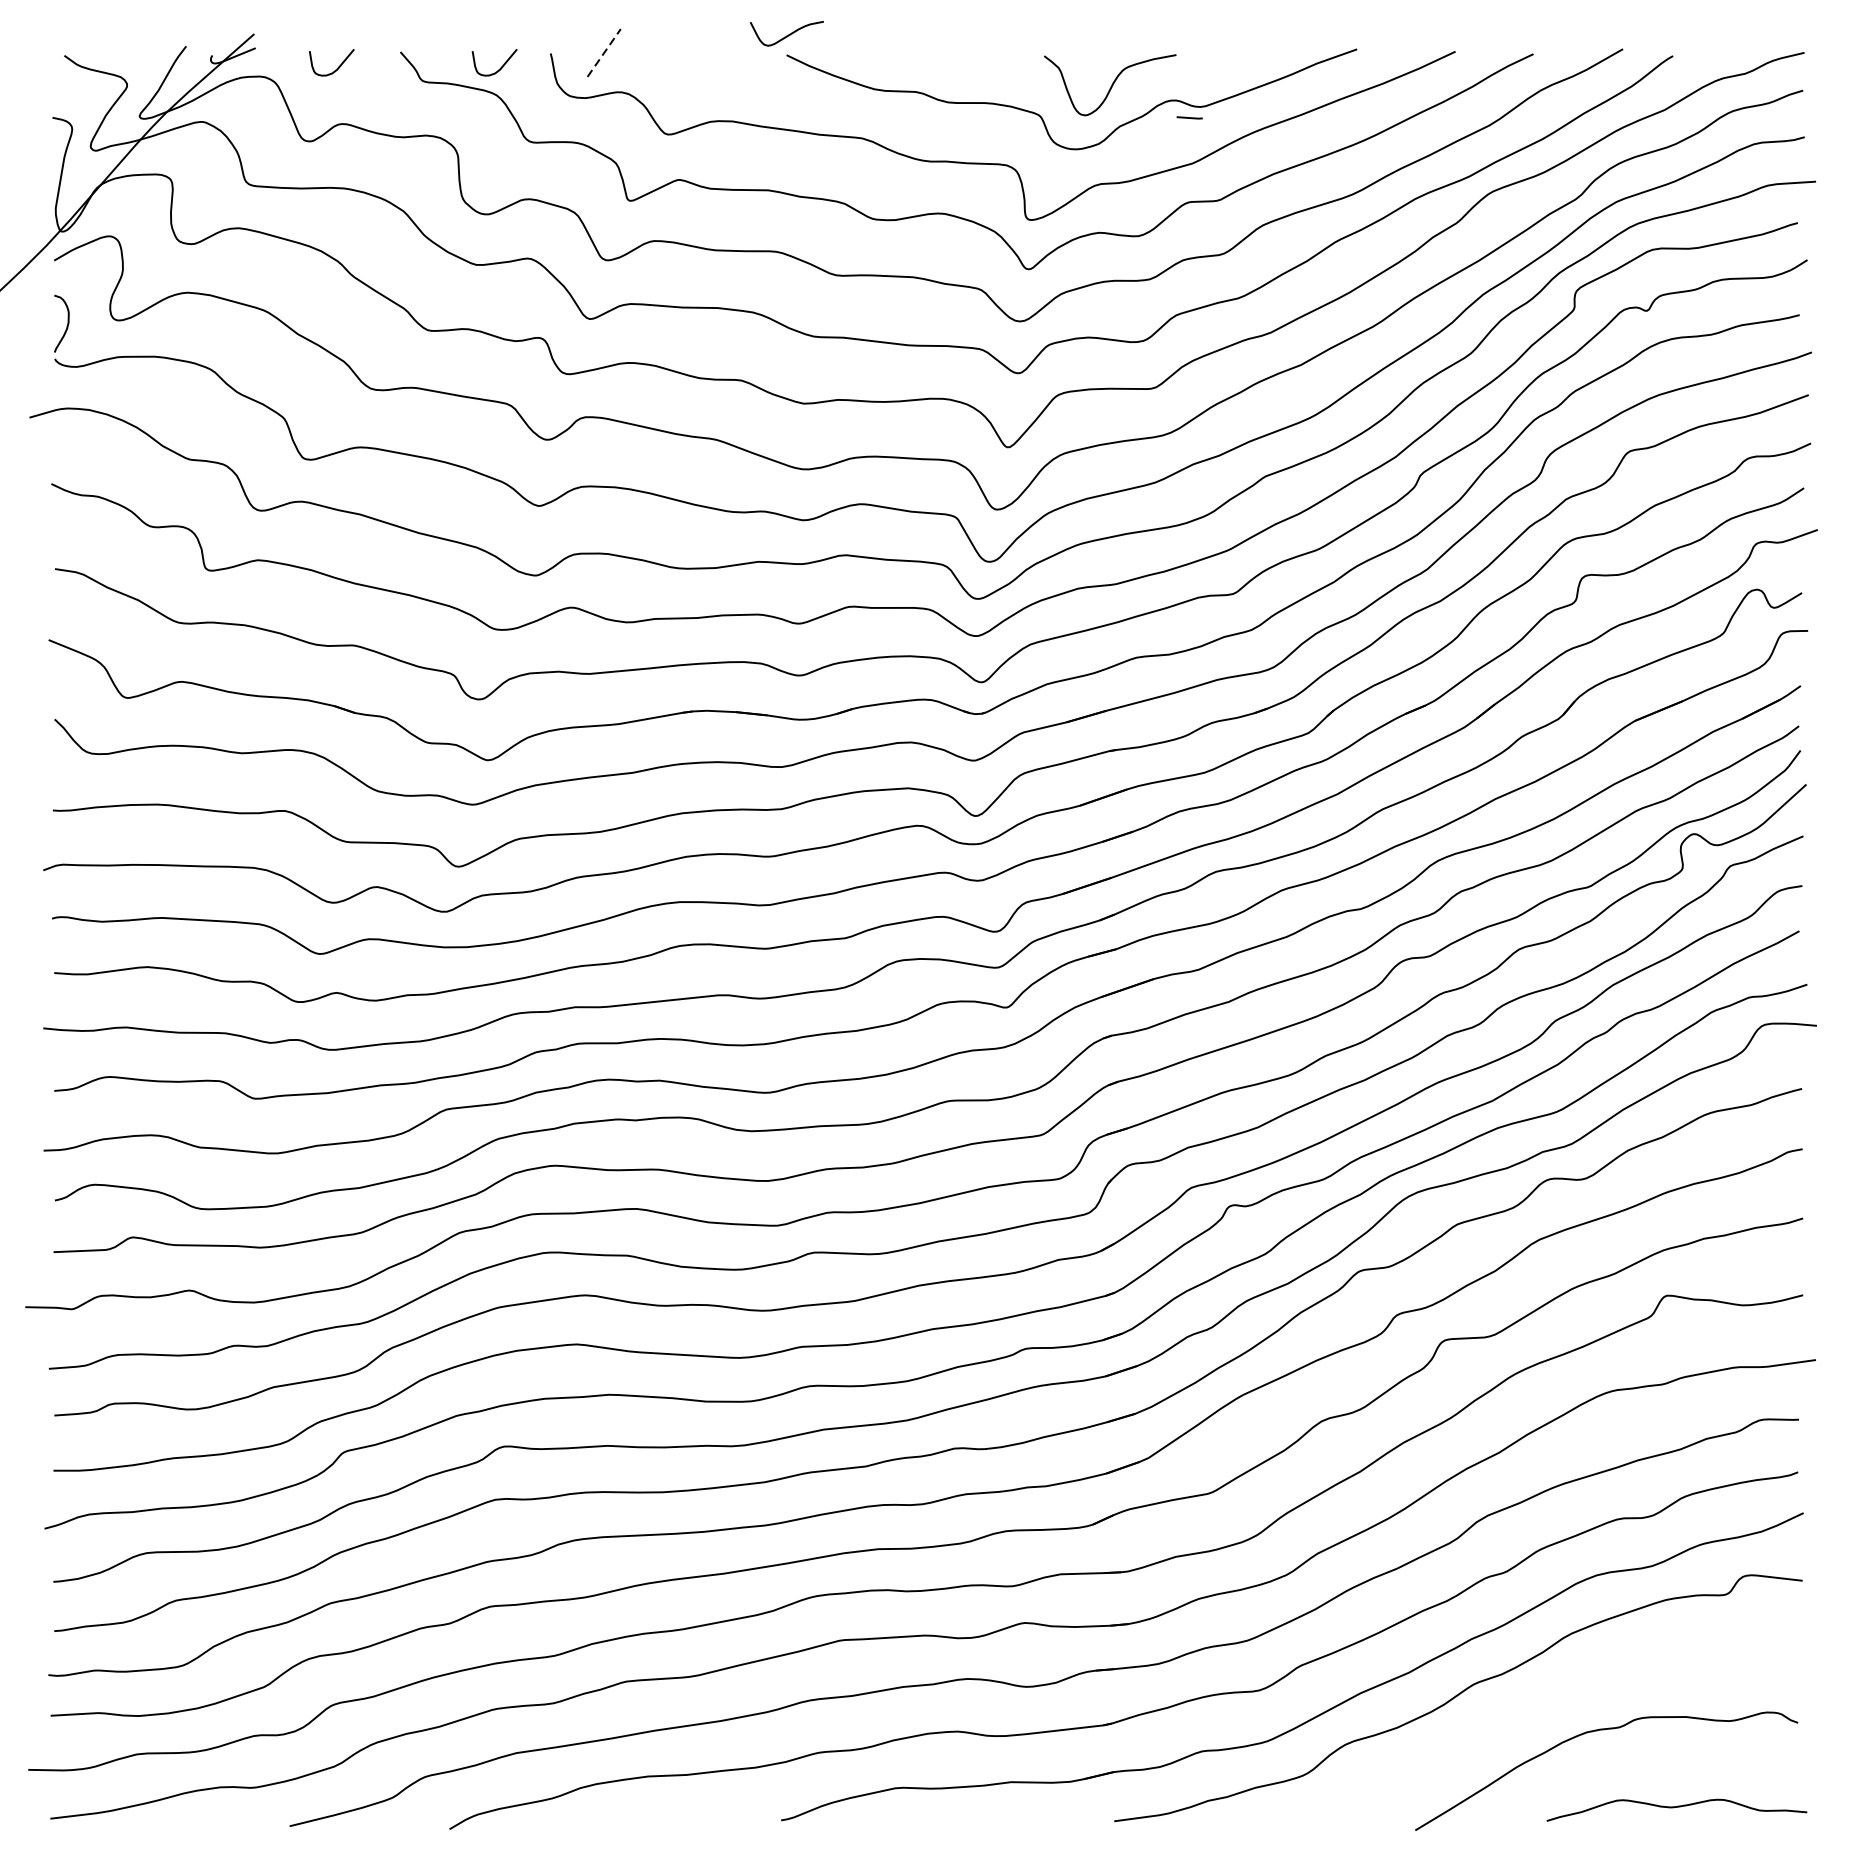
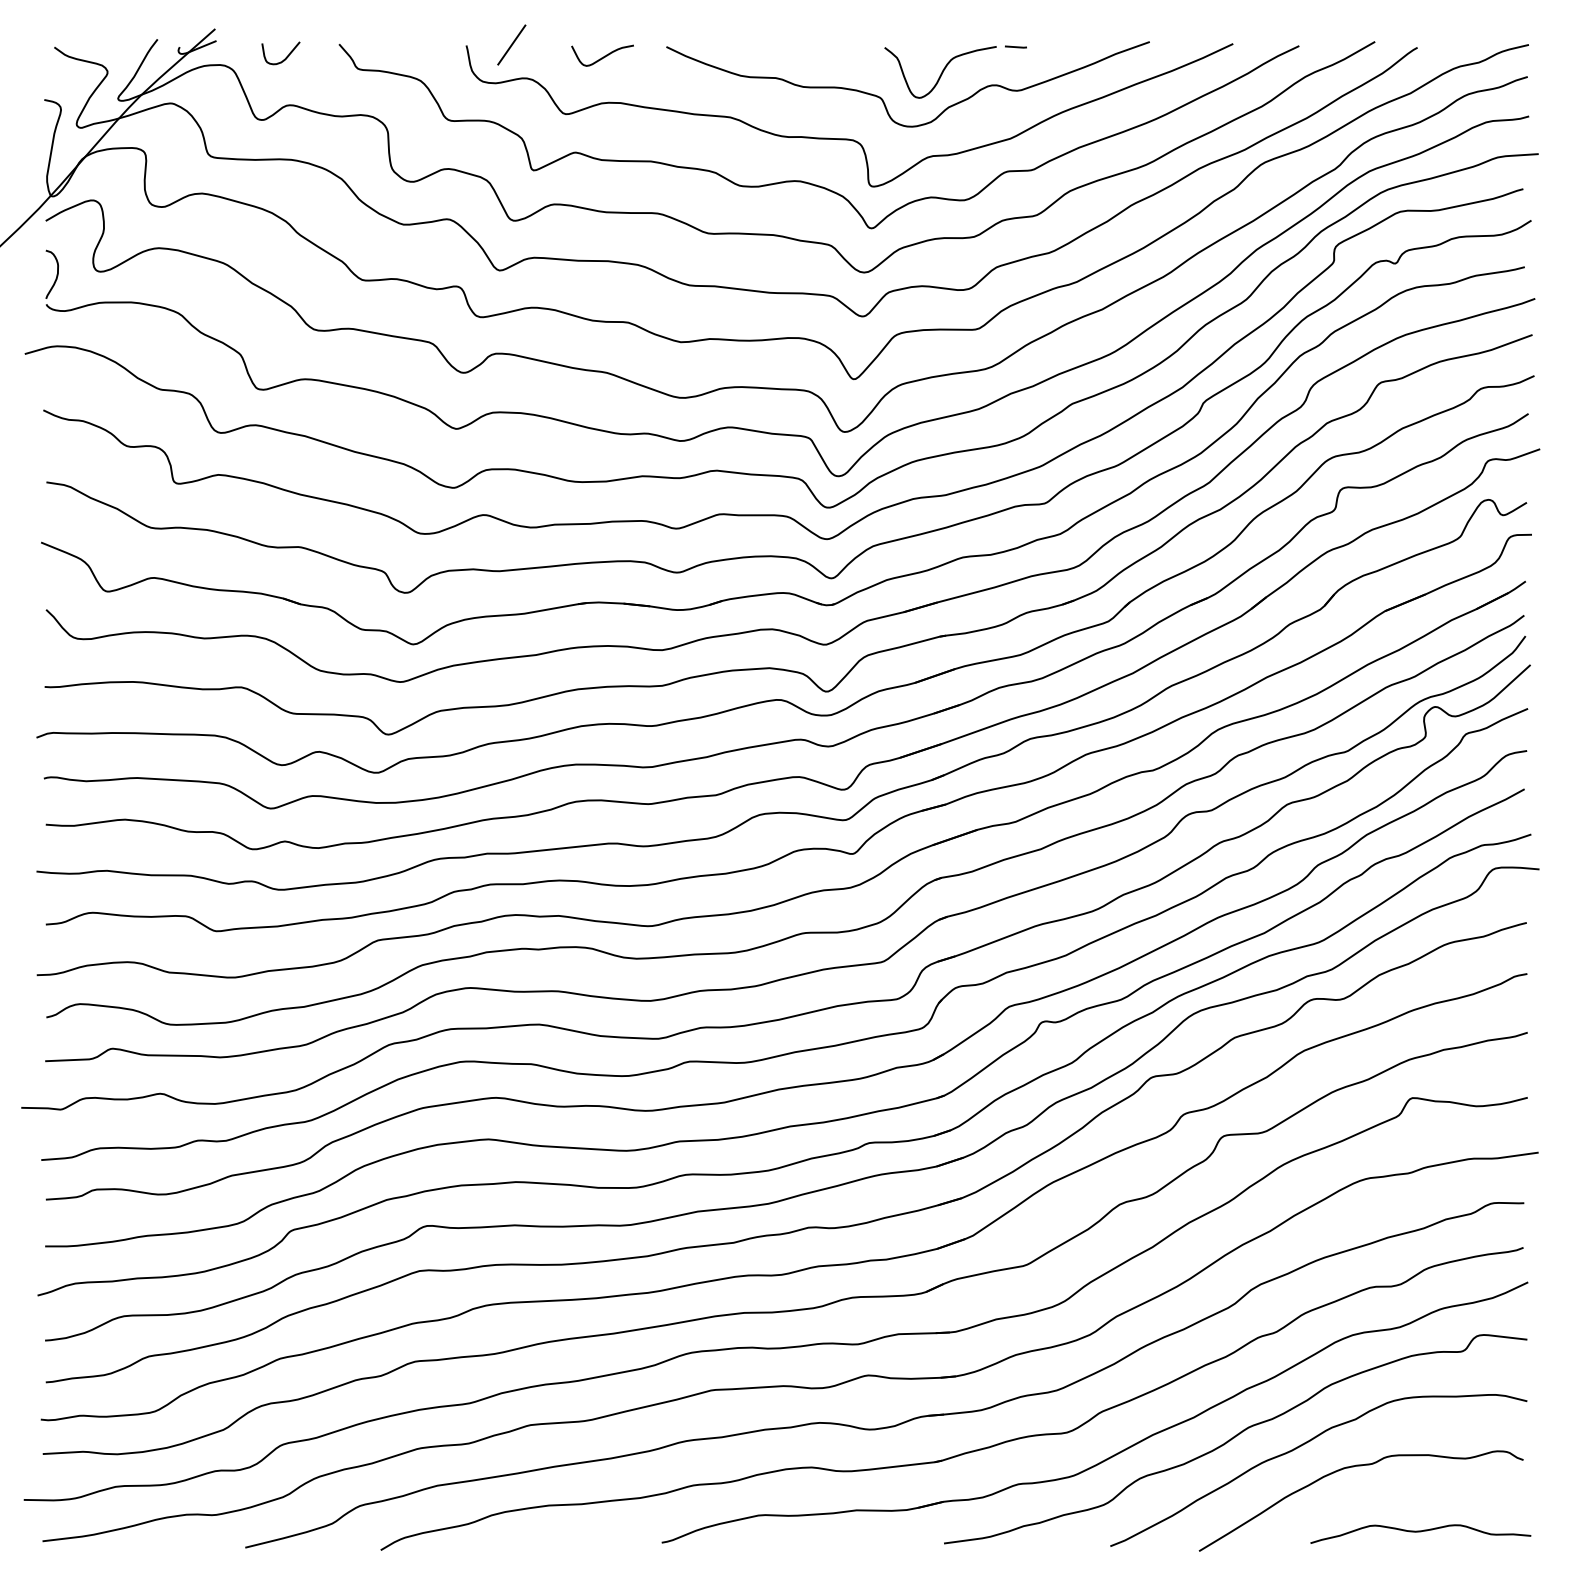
curve: (787, 34) -> (603, 56), moved
line: (603, 53) -> (511, 45), dashed -> solid
curve: (499, 67) -> (423, 57), removed
line: (1189, 117) -> (1015, 46), moved
curve: (1540, 1704) -> (1305, 1444), added

